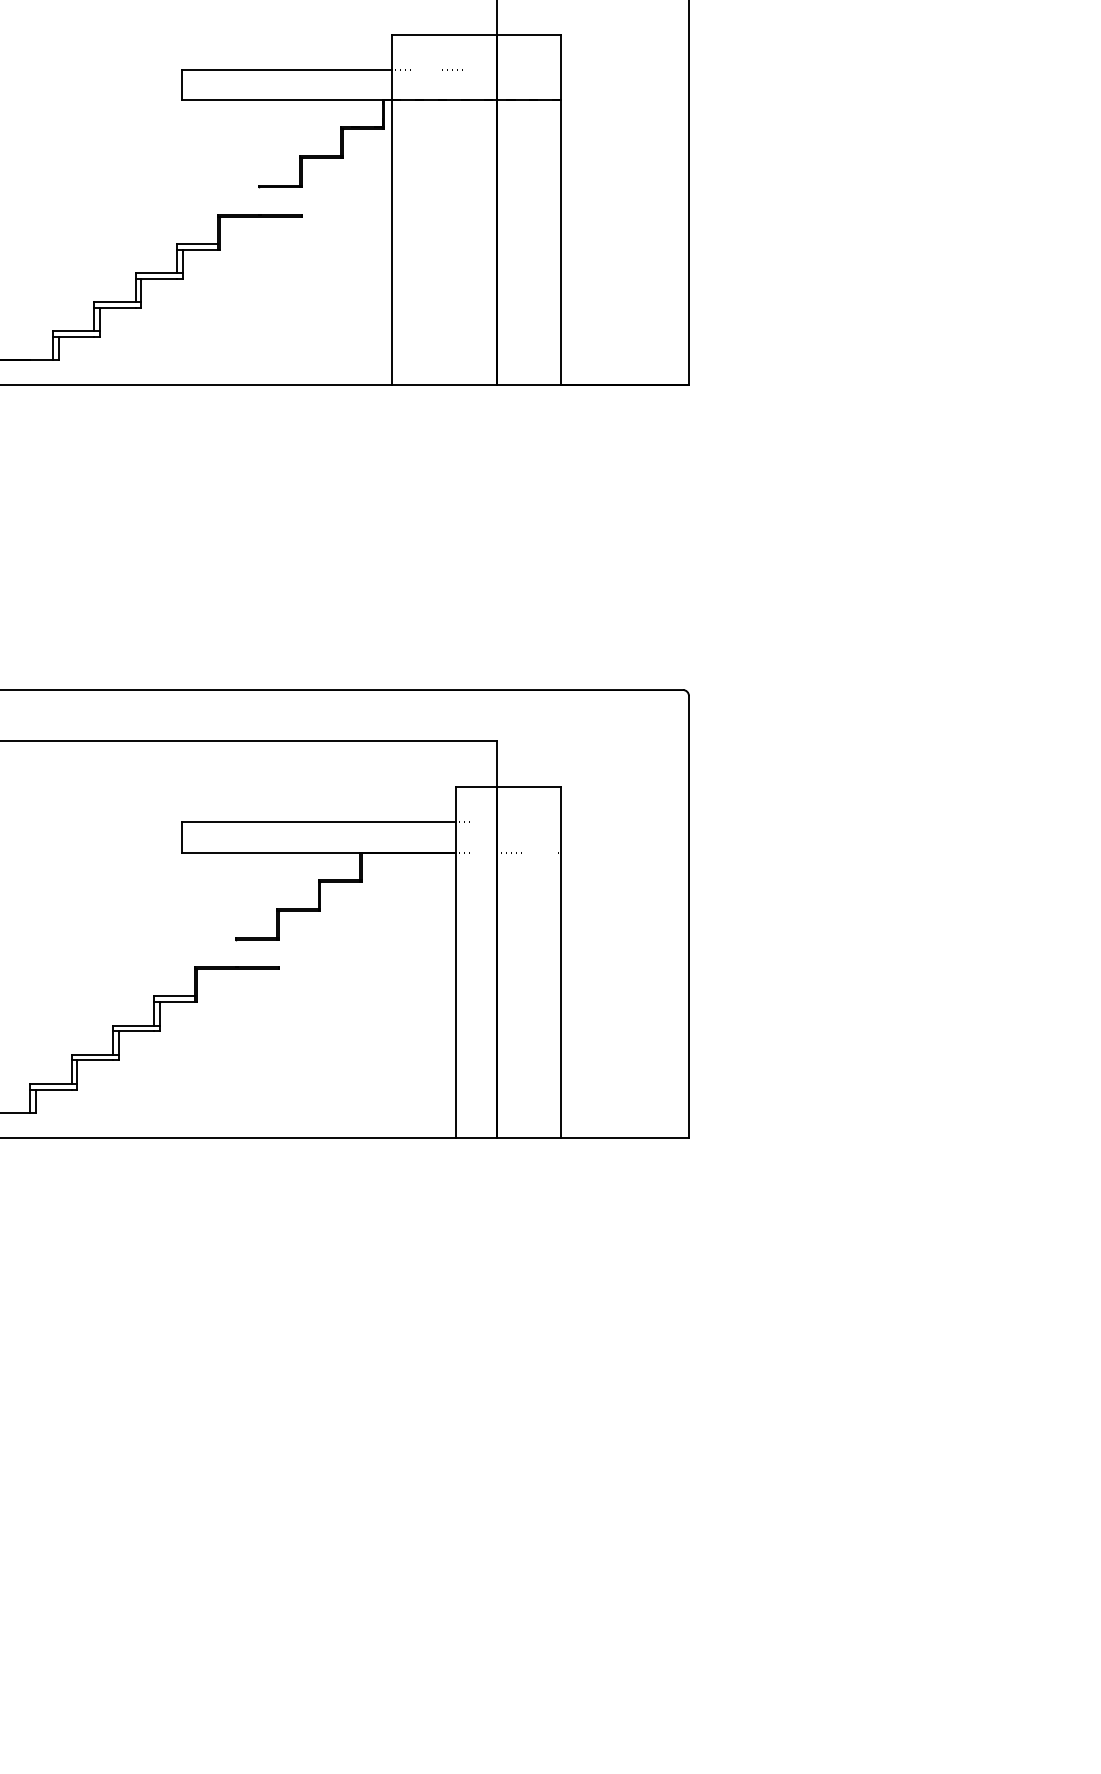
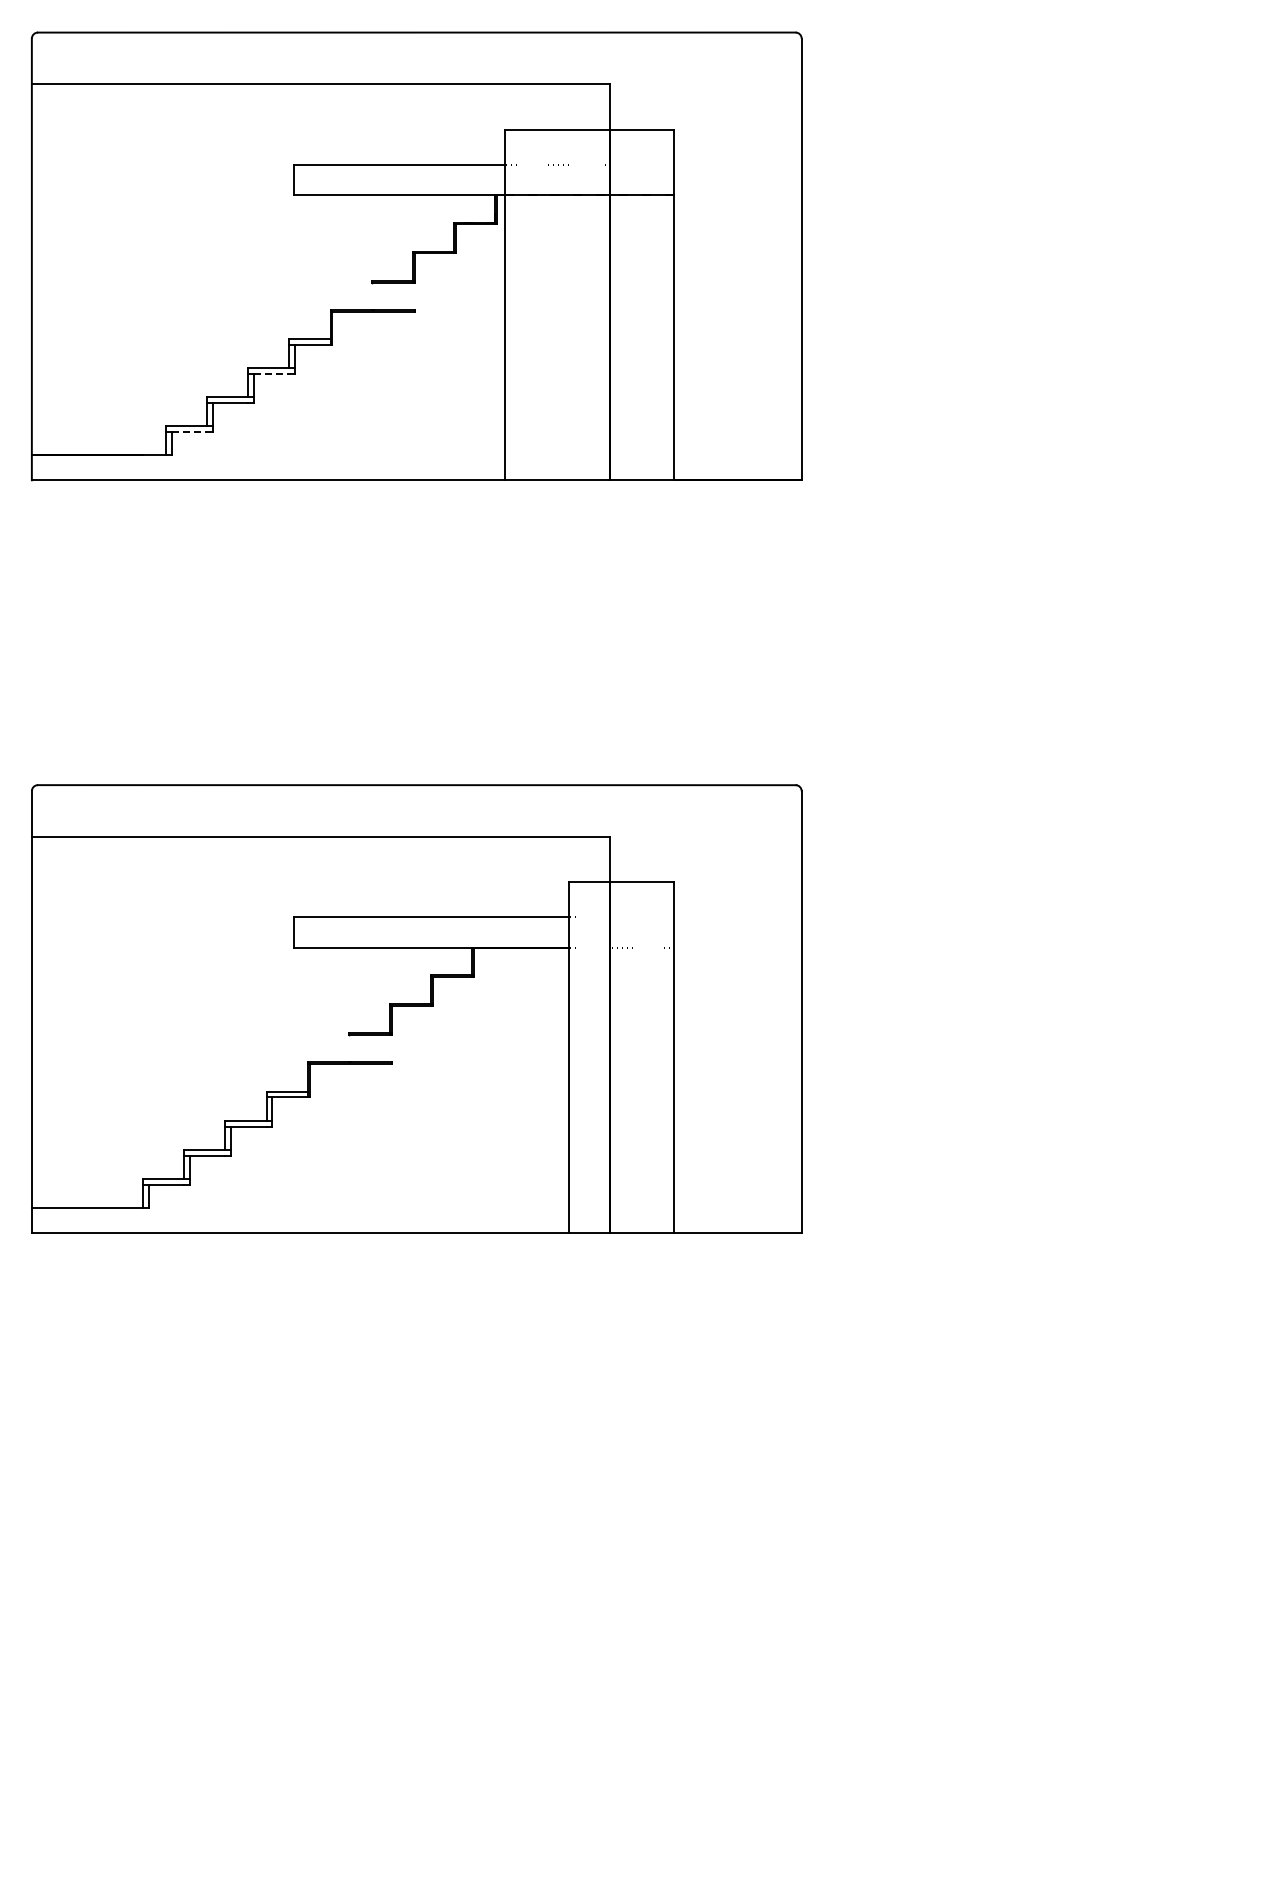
line: (158, 278) -> (271, 373), solid -> dashed
line: (76, 337) -> (189, 432), solid -> dashed

